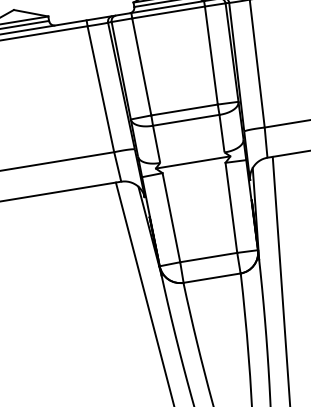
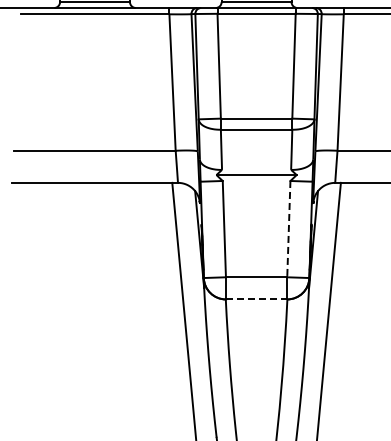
line: (231, 208) -> (288, 229), solid -> dashed
line: (212, 278) -> (256, 299), solid -> dashed

